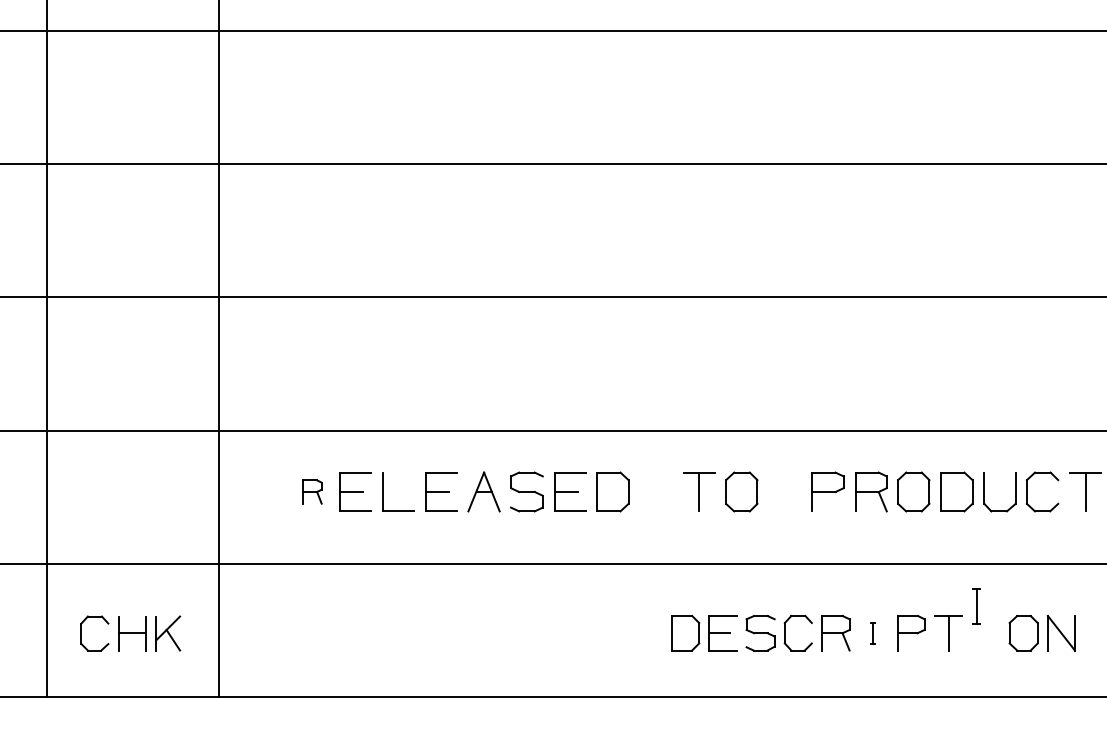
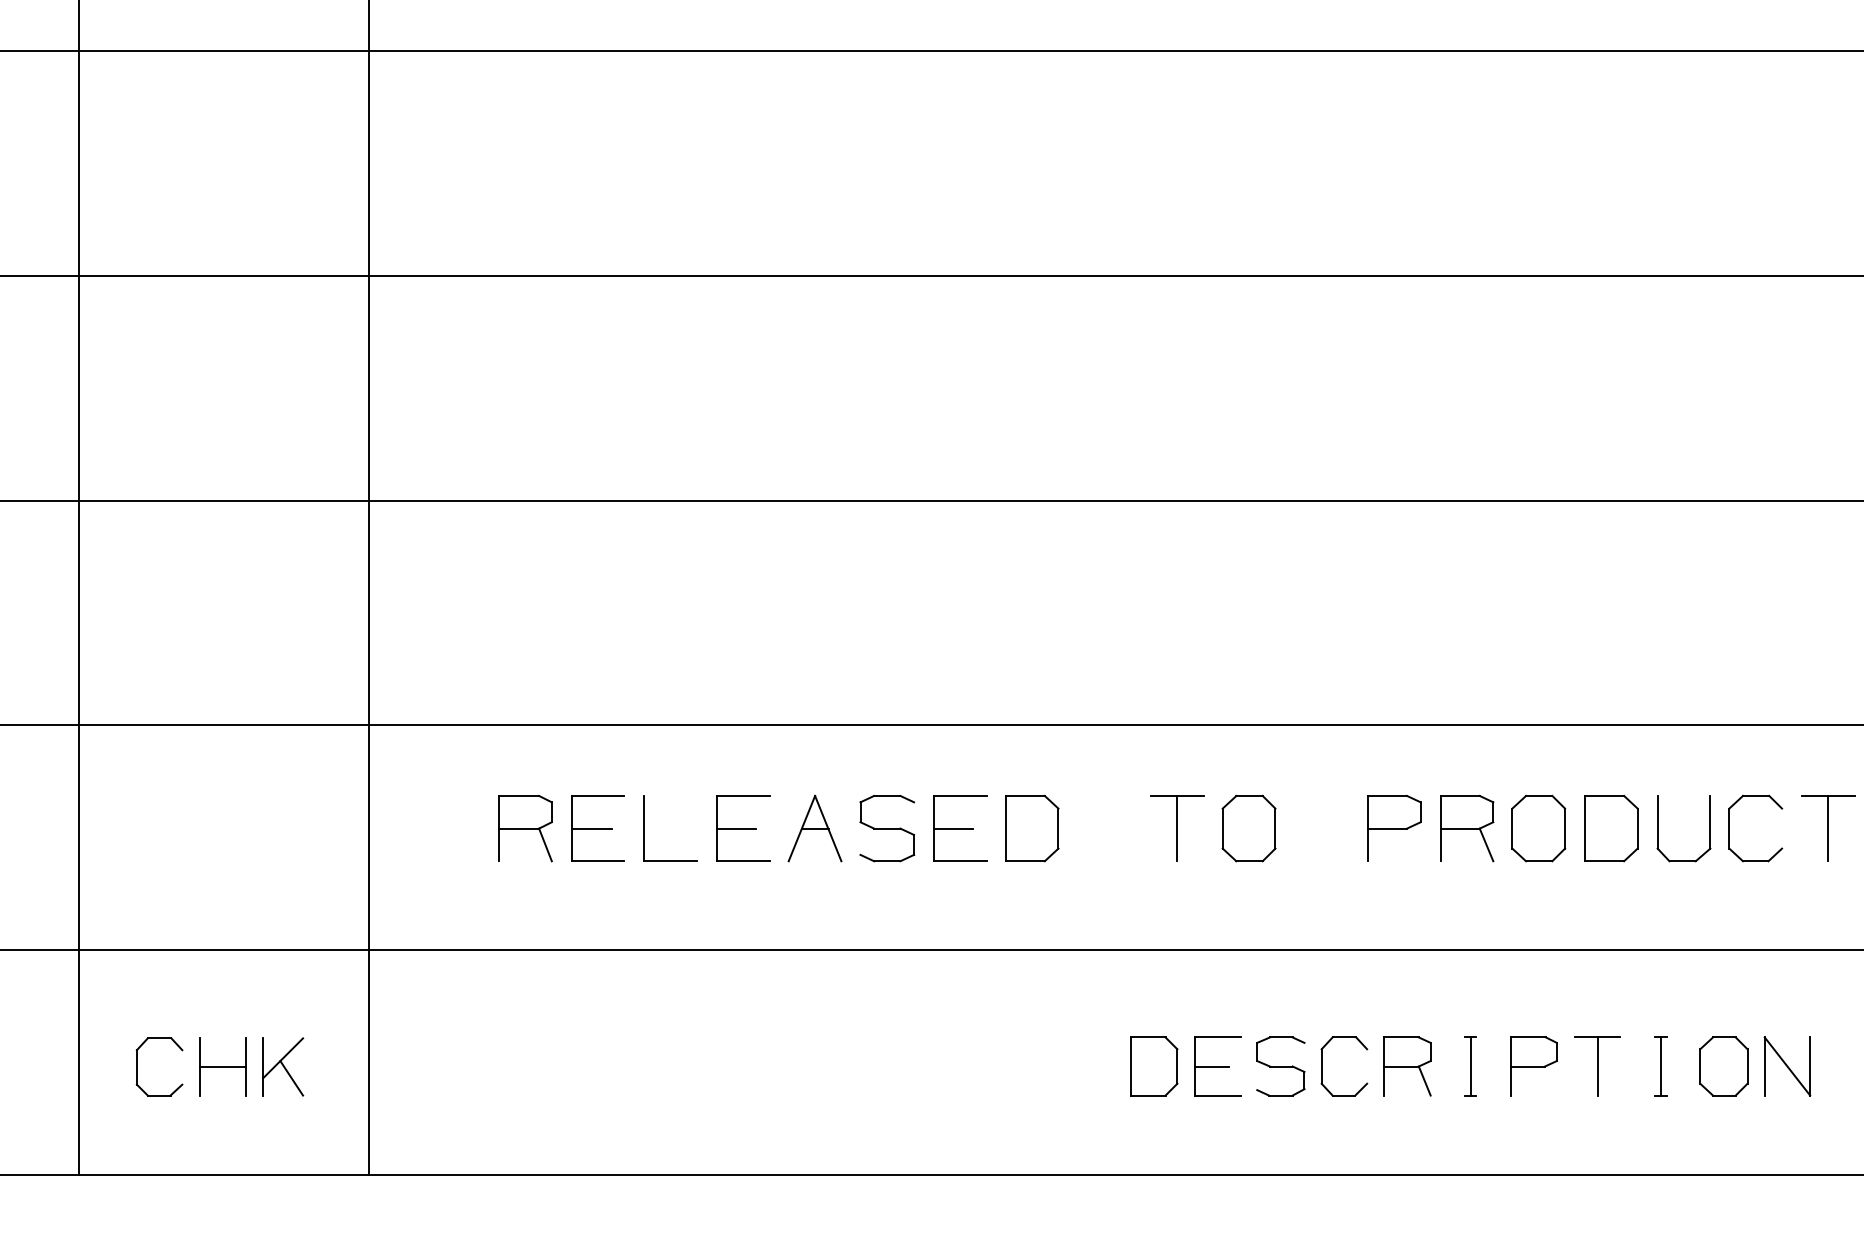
part: (312, 491) -> (526, 827), size x1.67
part: (976, 606) -> (1661, 1066), moved
part: (873, 633) -> (1470, 1066), size x1.67

